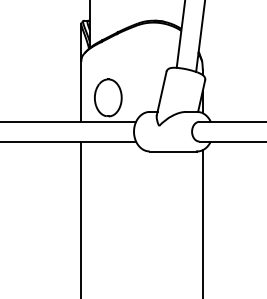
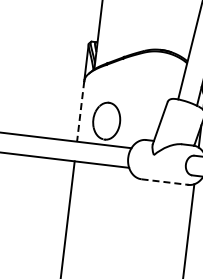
line: (81, 91) -> (80, 111), solid -> dashed
line: (173, 151) -> (165, 182), solid -> dashed

